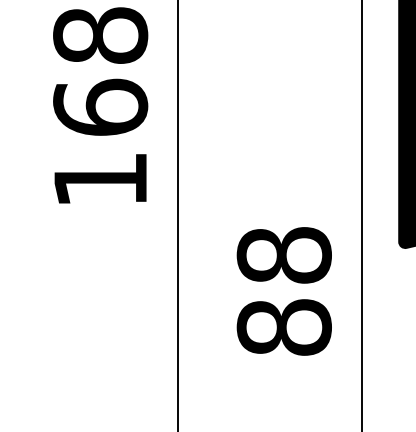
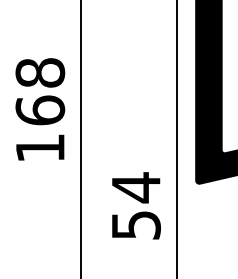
text: (284, 289) -> (136, 205), 88 -> 54

